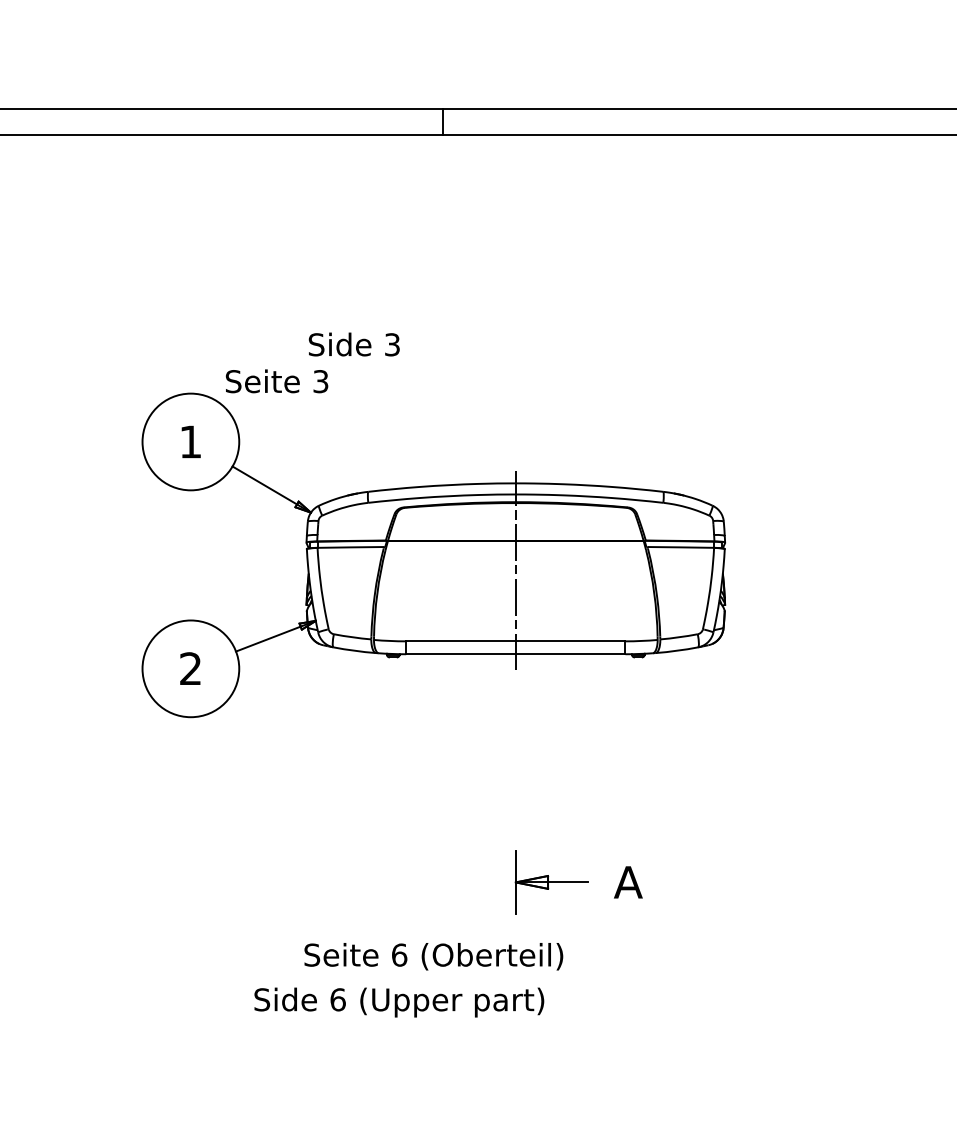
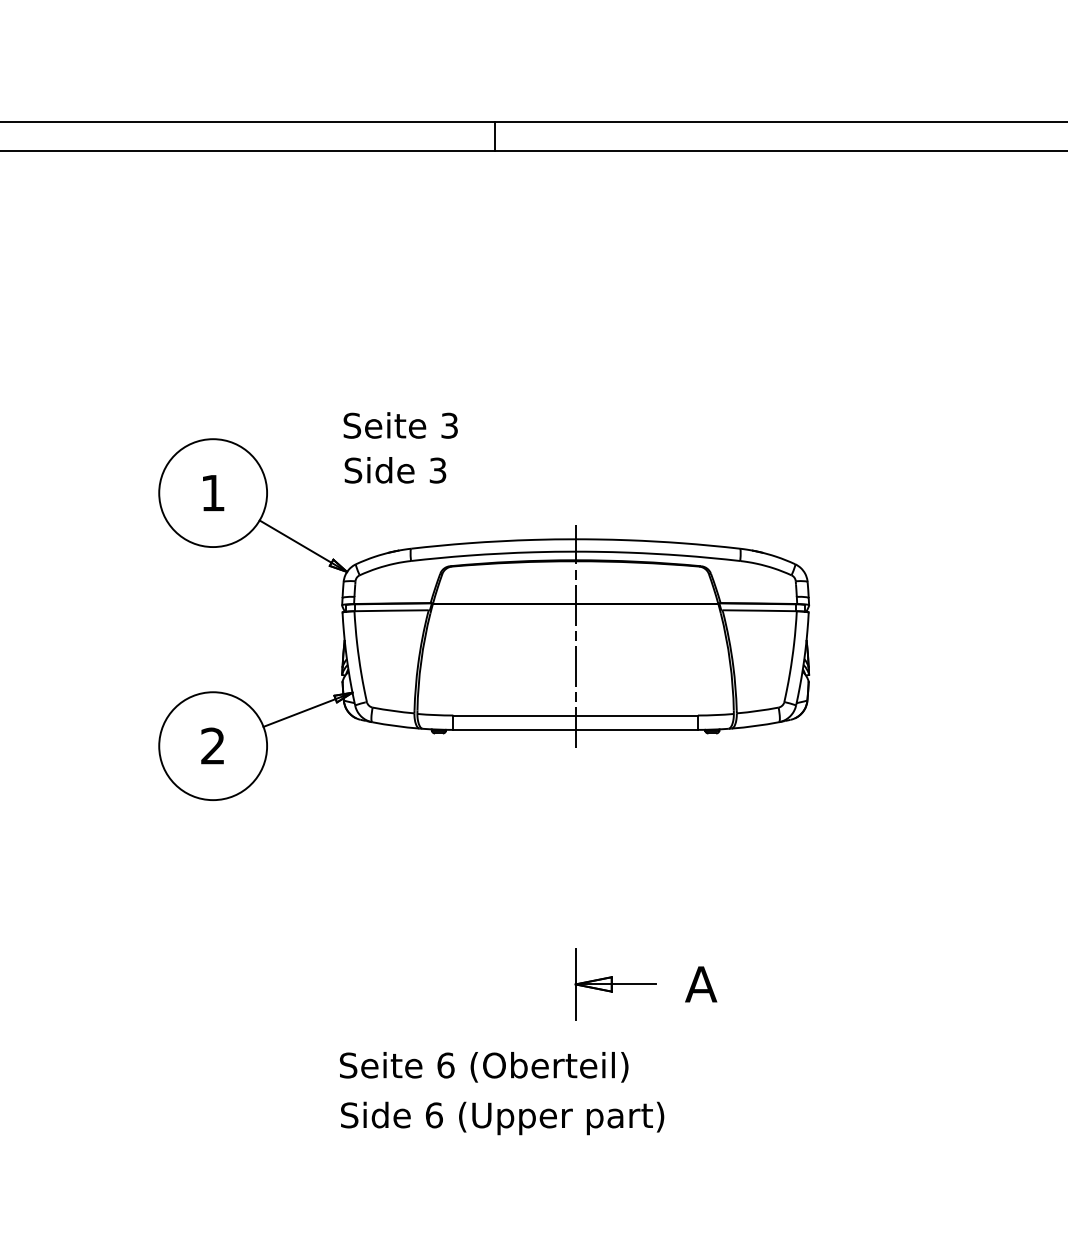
text: (353, 344) -> (394, 470), moved
text: (276, 381) -> (400, 425), moved
text: (399, 1002) -> (502, 1118), moved

